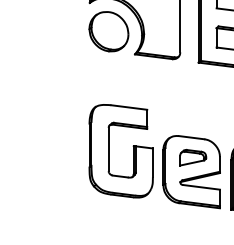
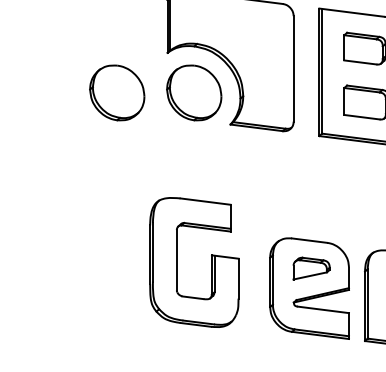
part: (53, 31) -> (117, 92), added
part: (109, 151) -> (177, 262), moved

